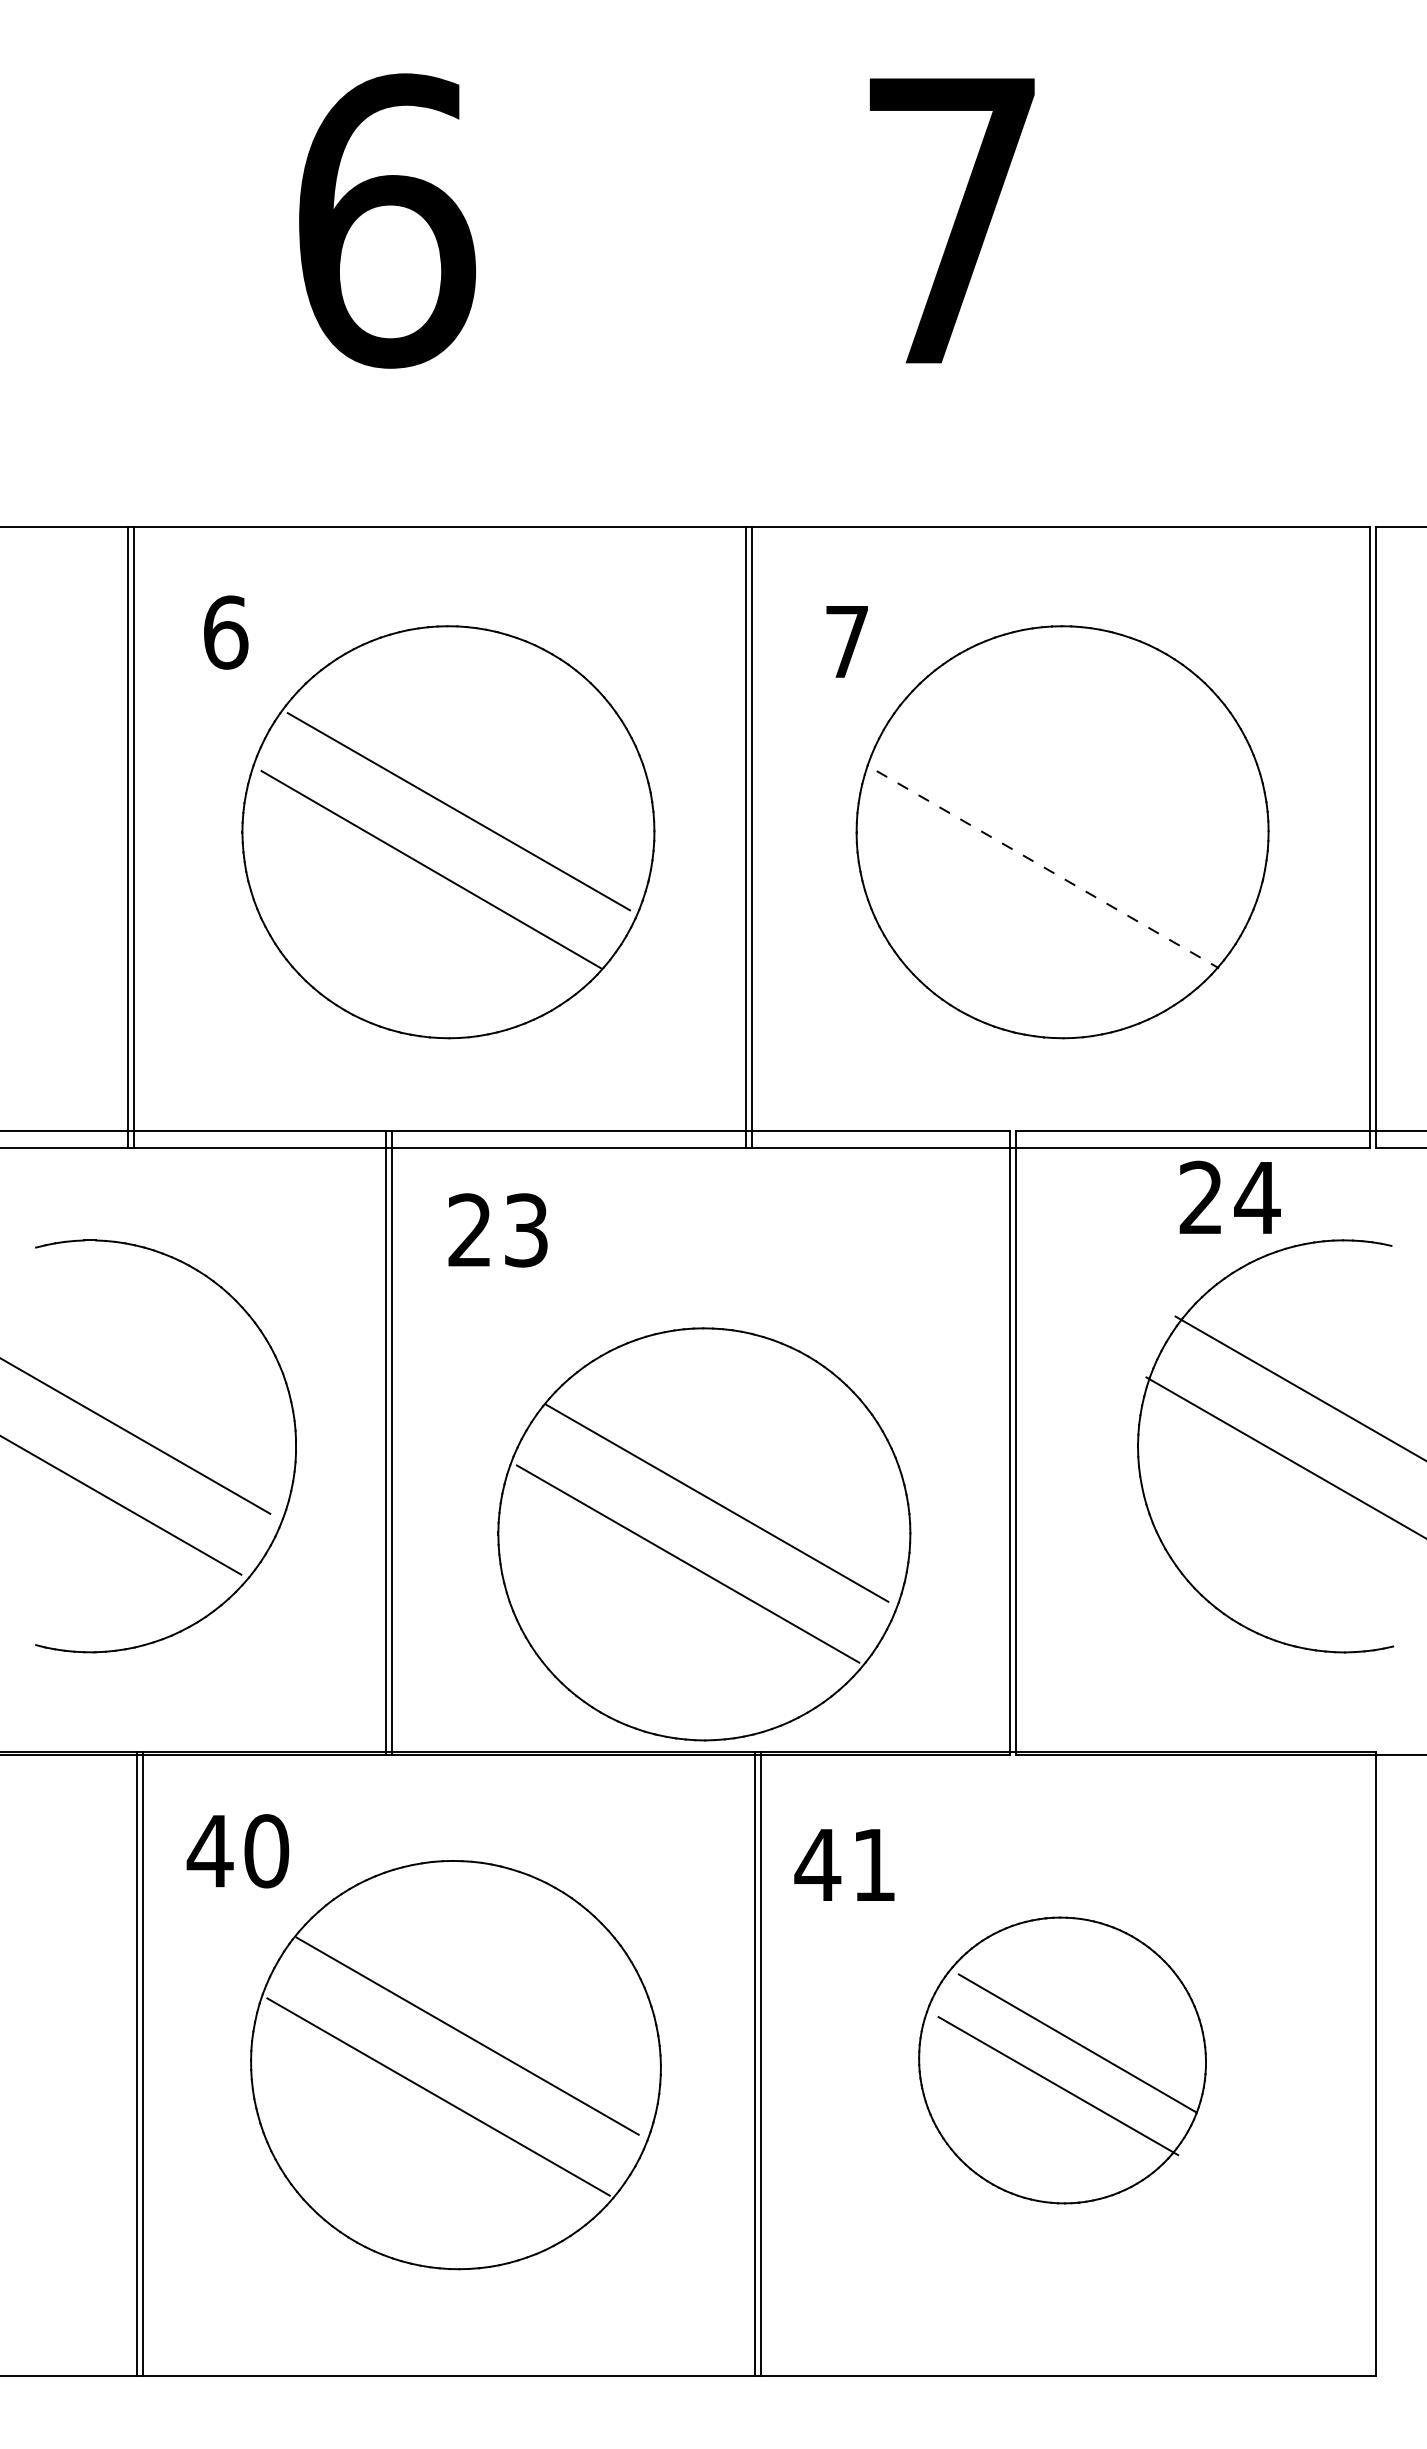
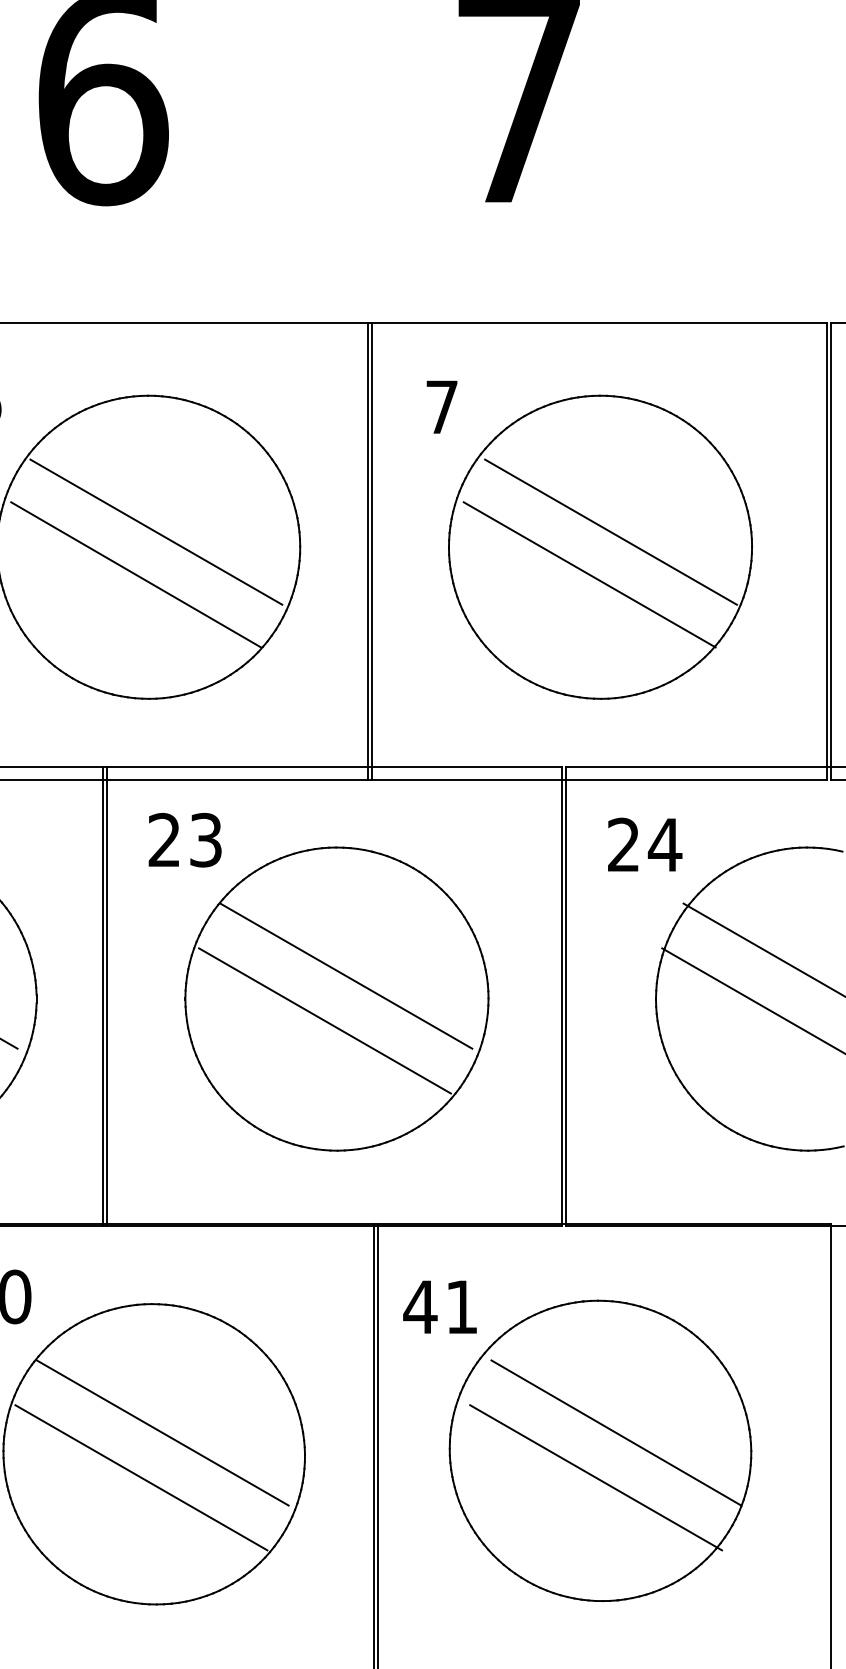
line: (1076, 811) -> (610, 532), added
line: (1047, 869) -> (589, 574), dashed -> solid
text: (1229, 1196) -> (644, 843), moved
part: (704, 1534) -> (337, 999), moved
part: (1062, 2060) -> (600, 1450), size x1.43

